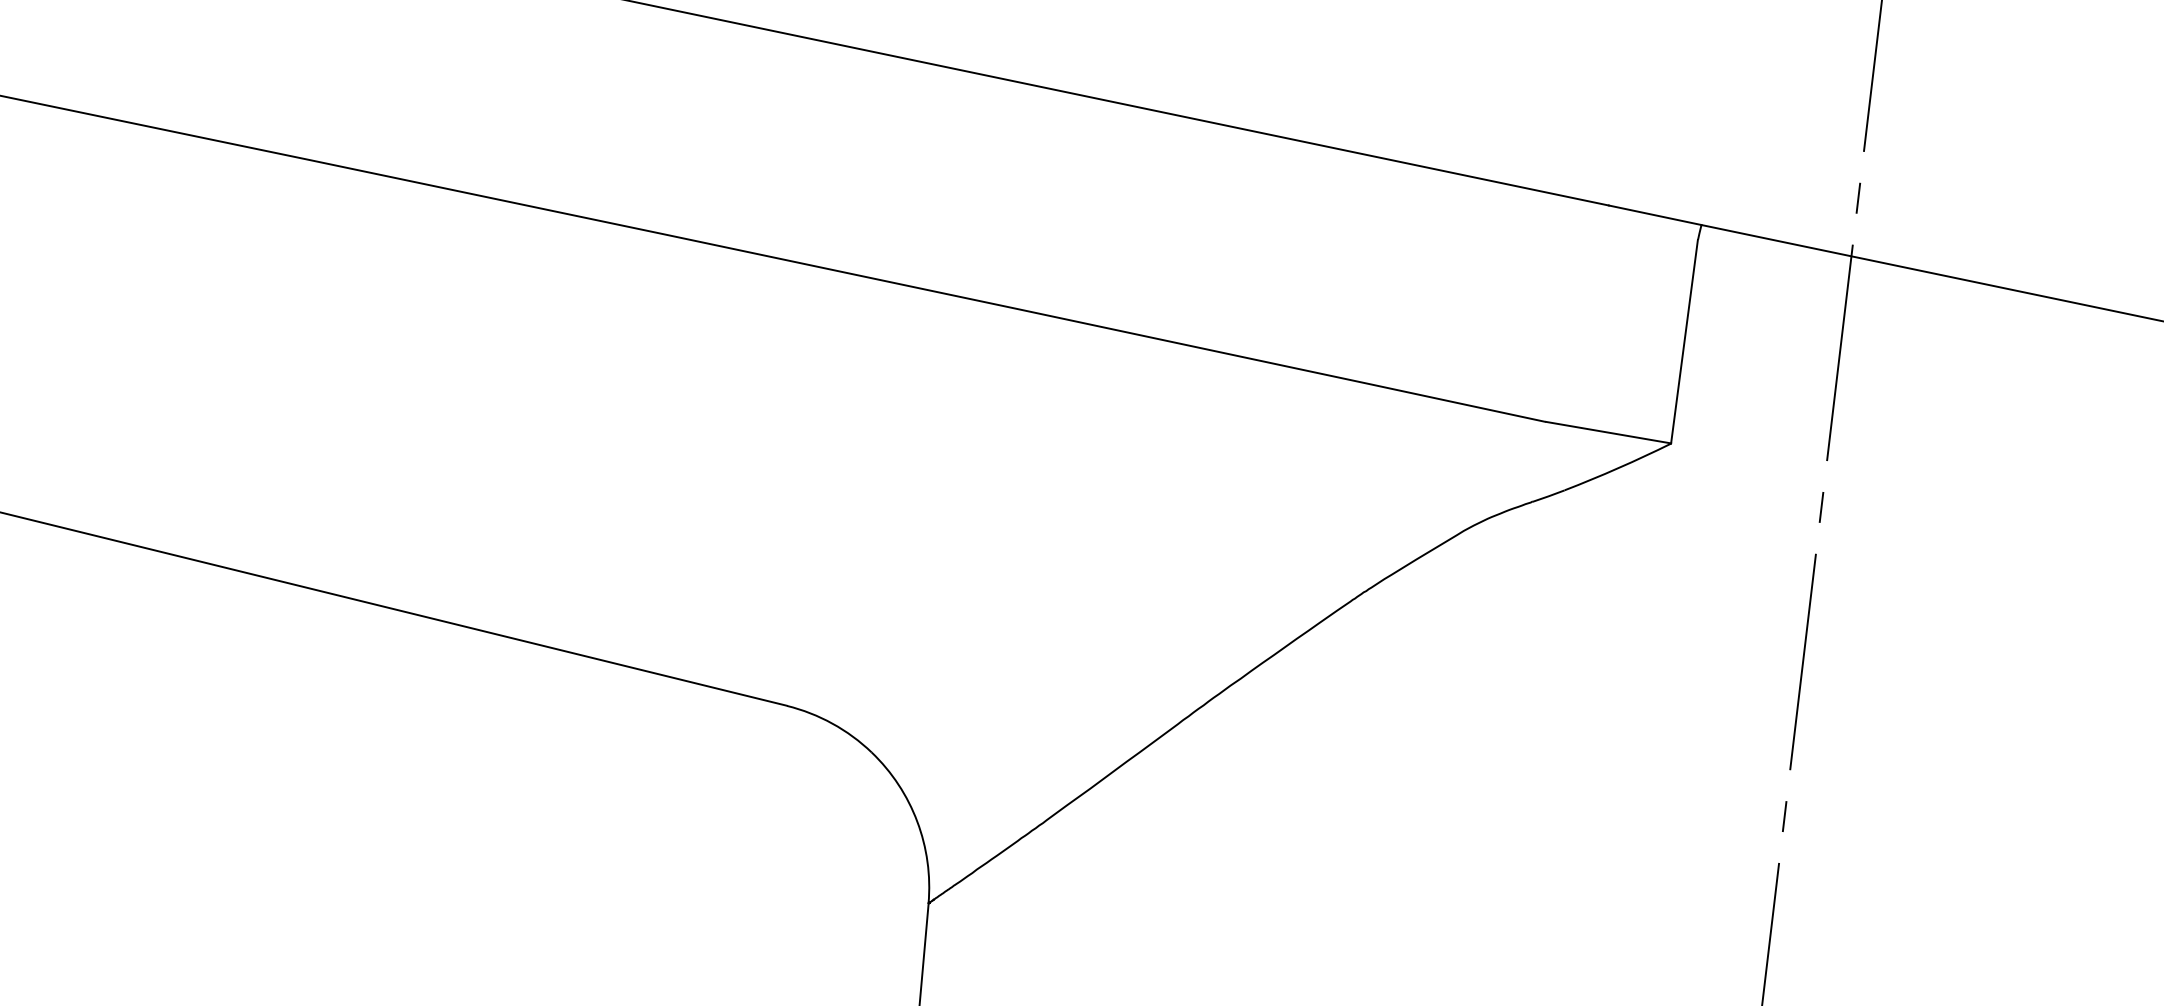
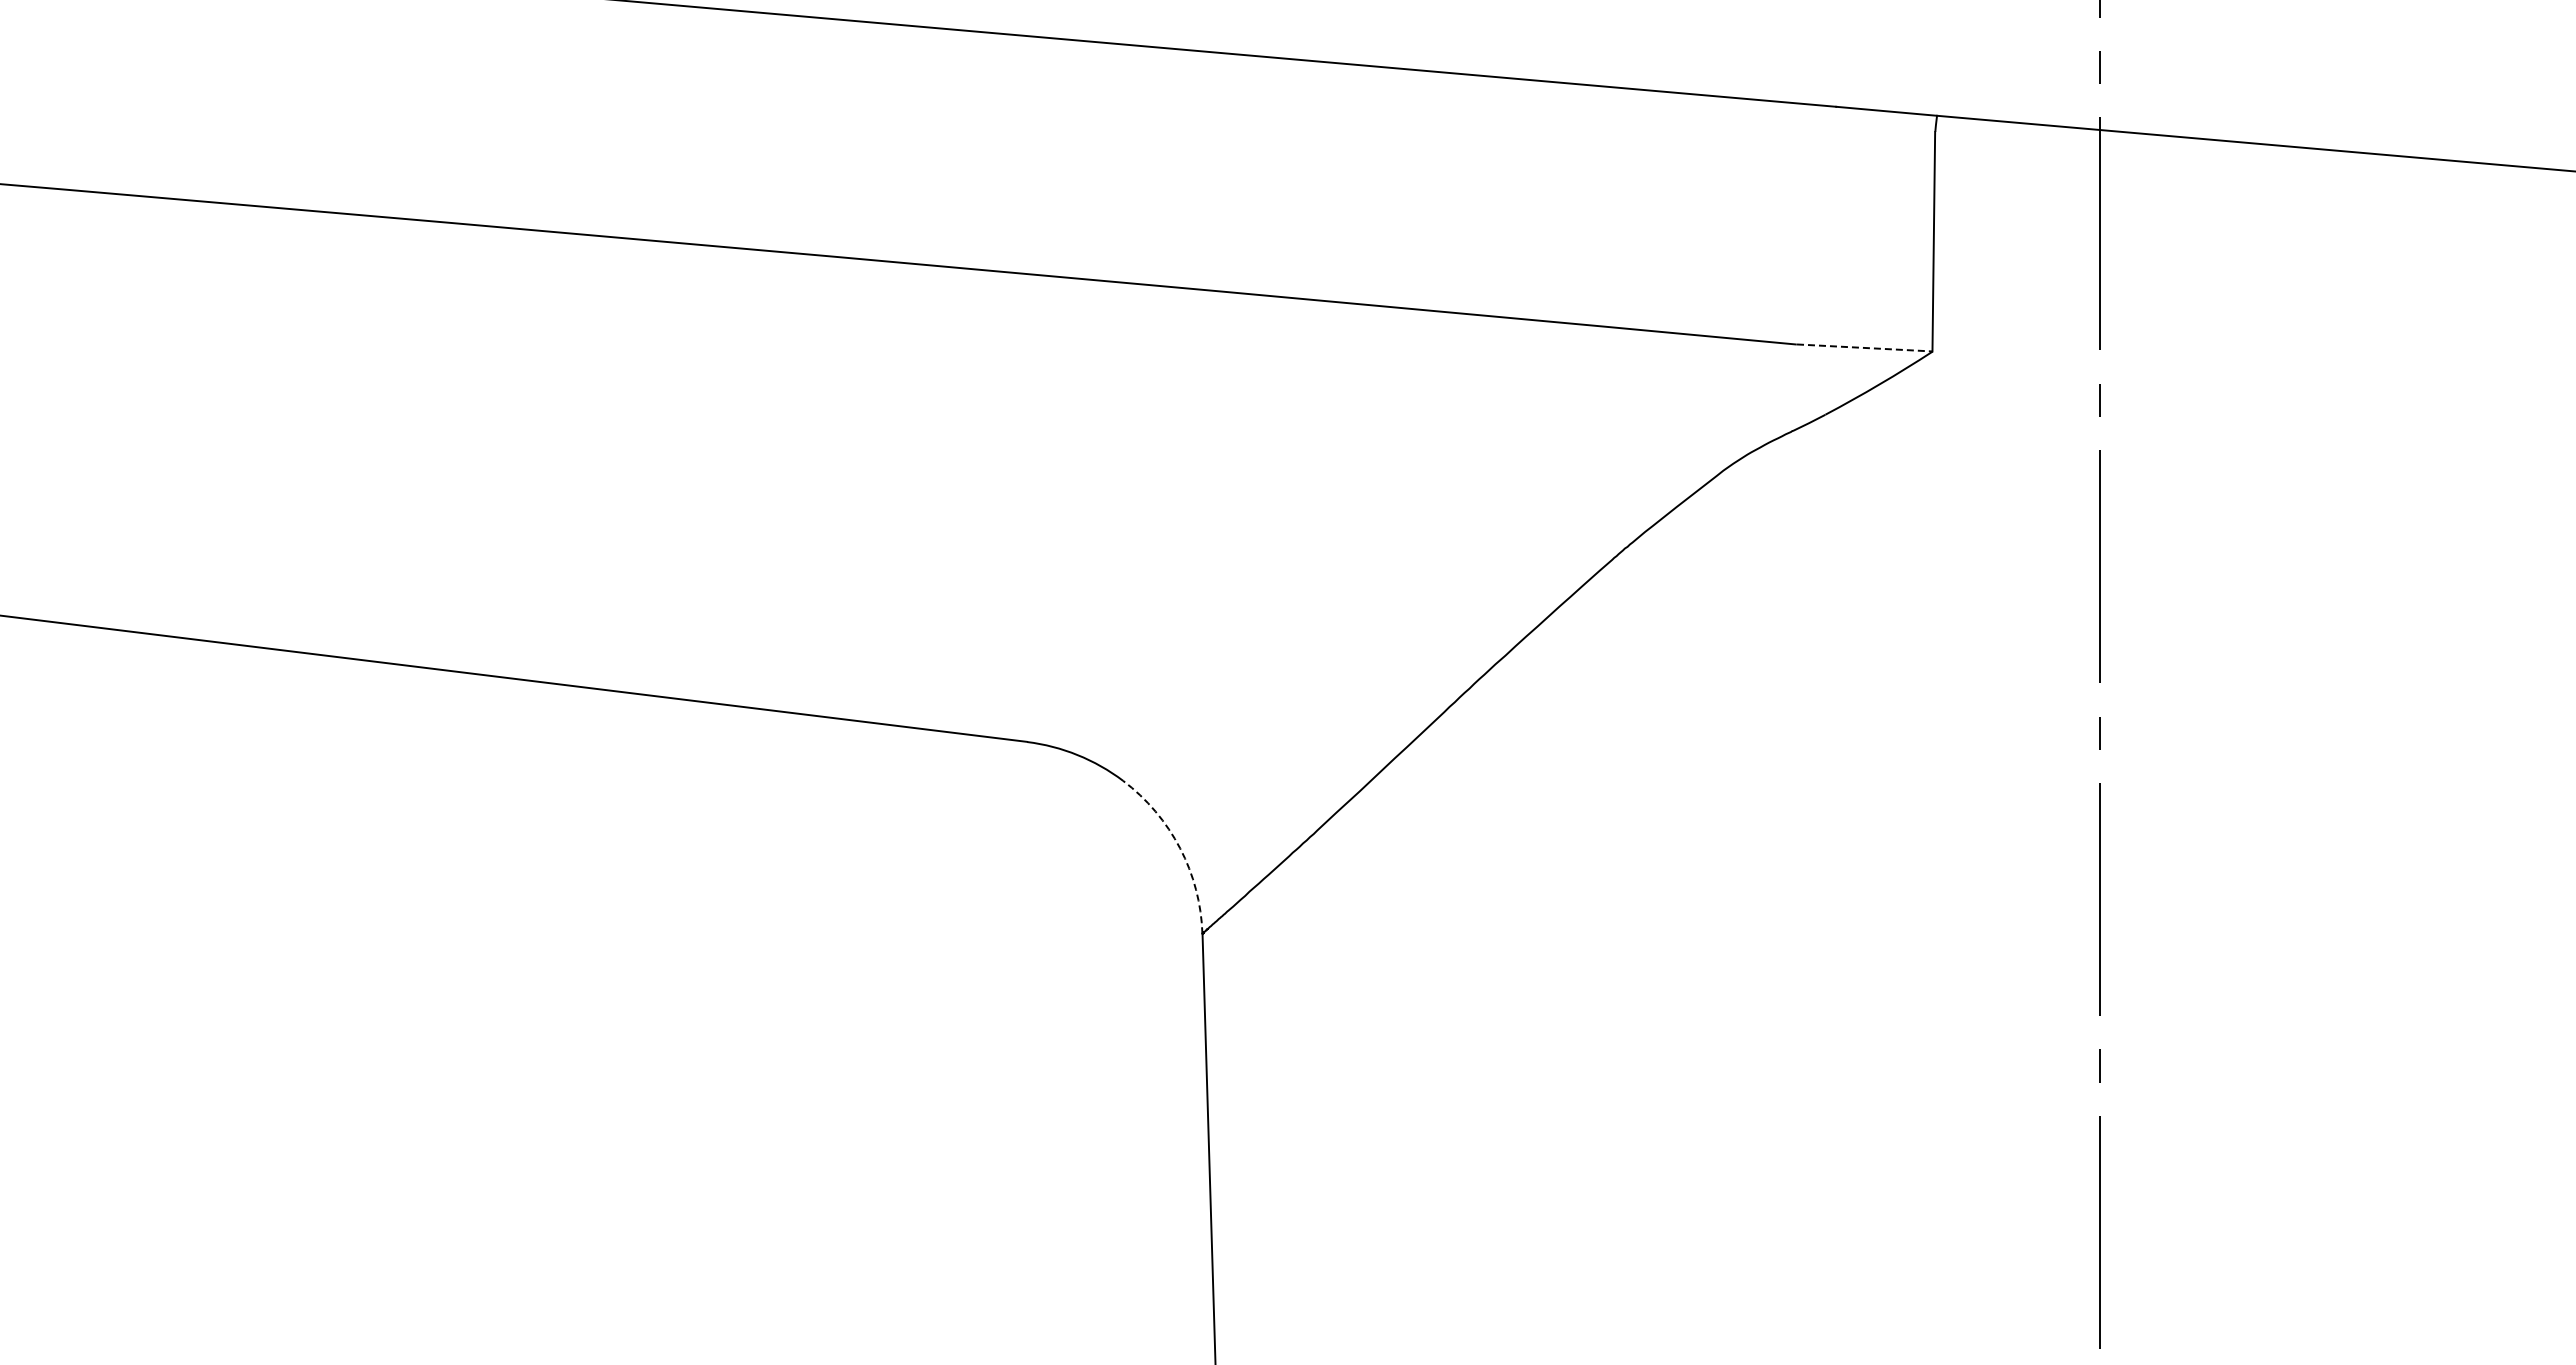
line: (1608, 432) -> (1864, 347), solid -> dashed
arc: (917, 821) -> (1180, 848), solid -> dashed

